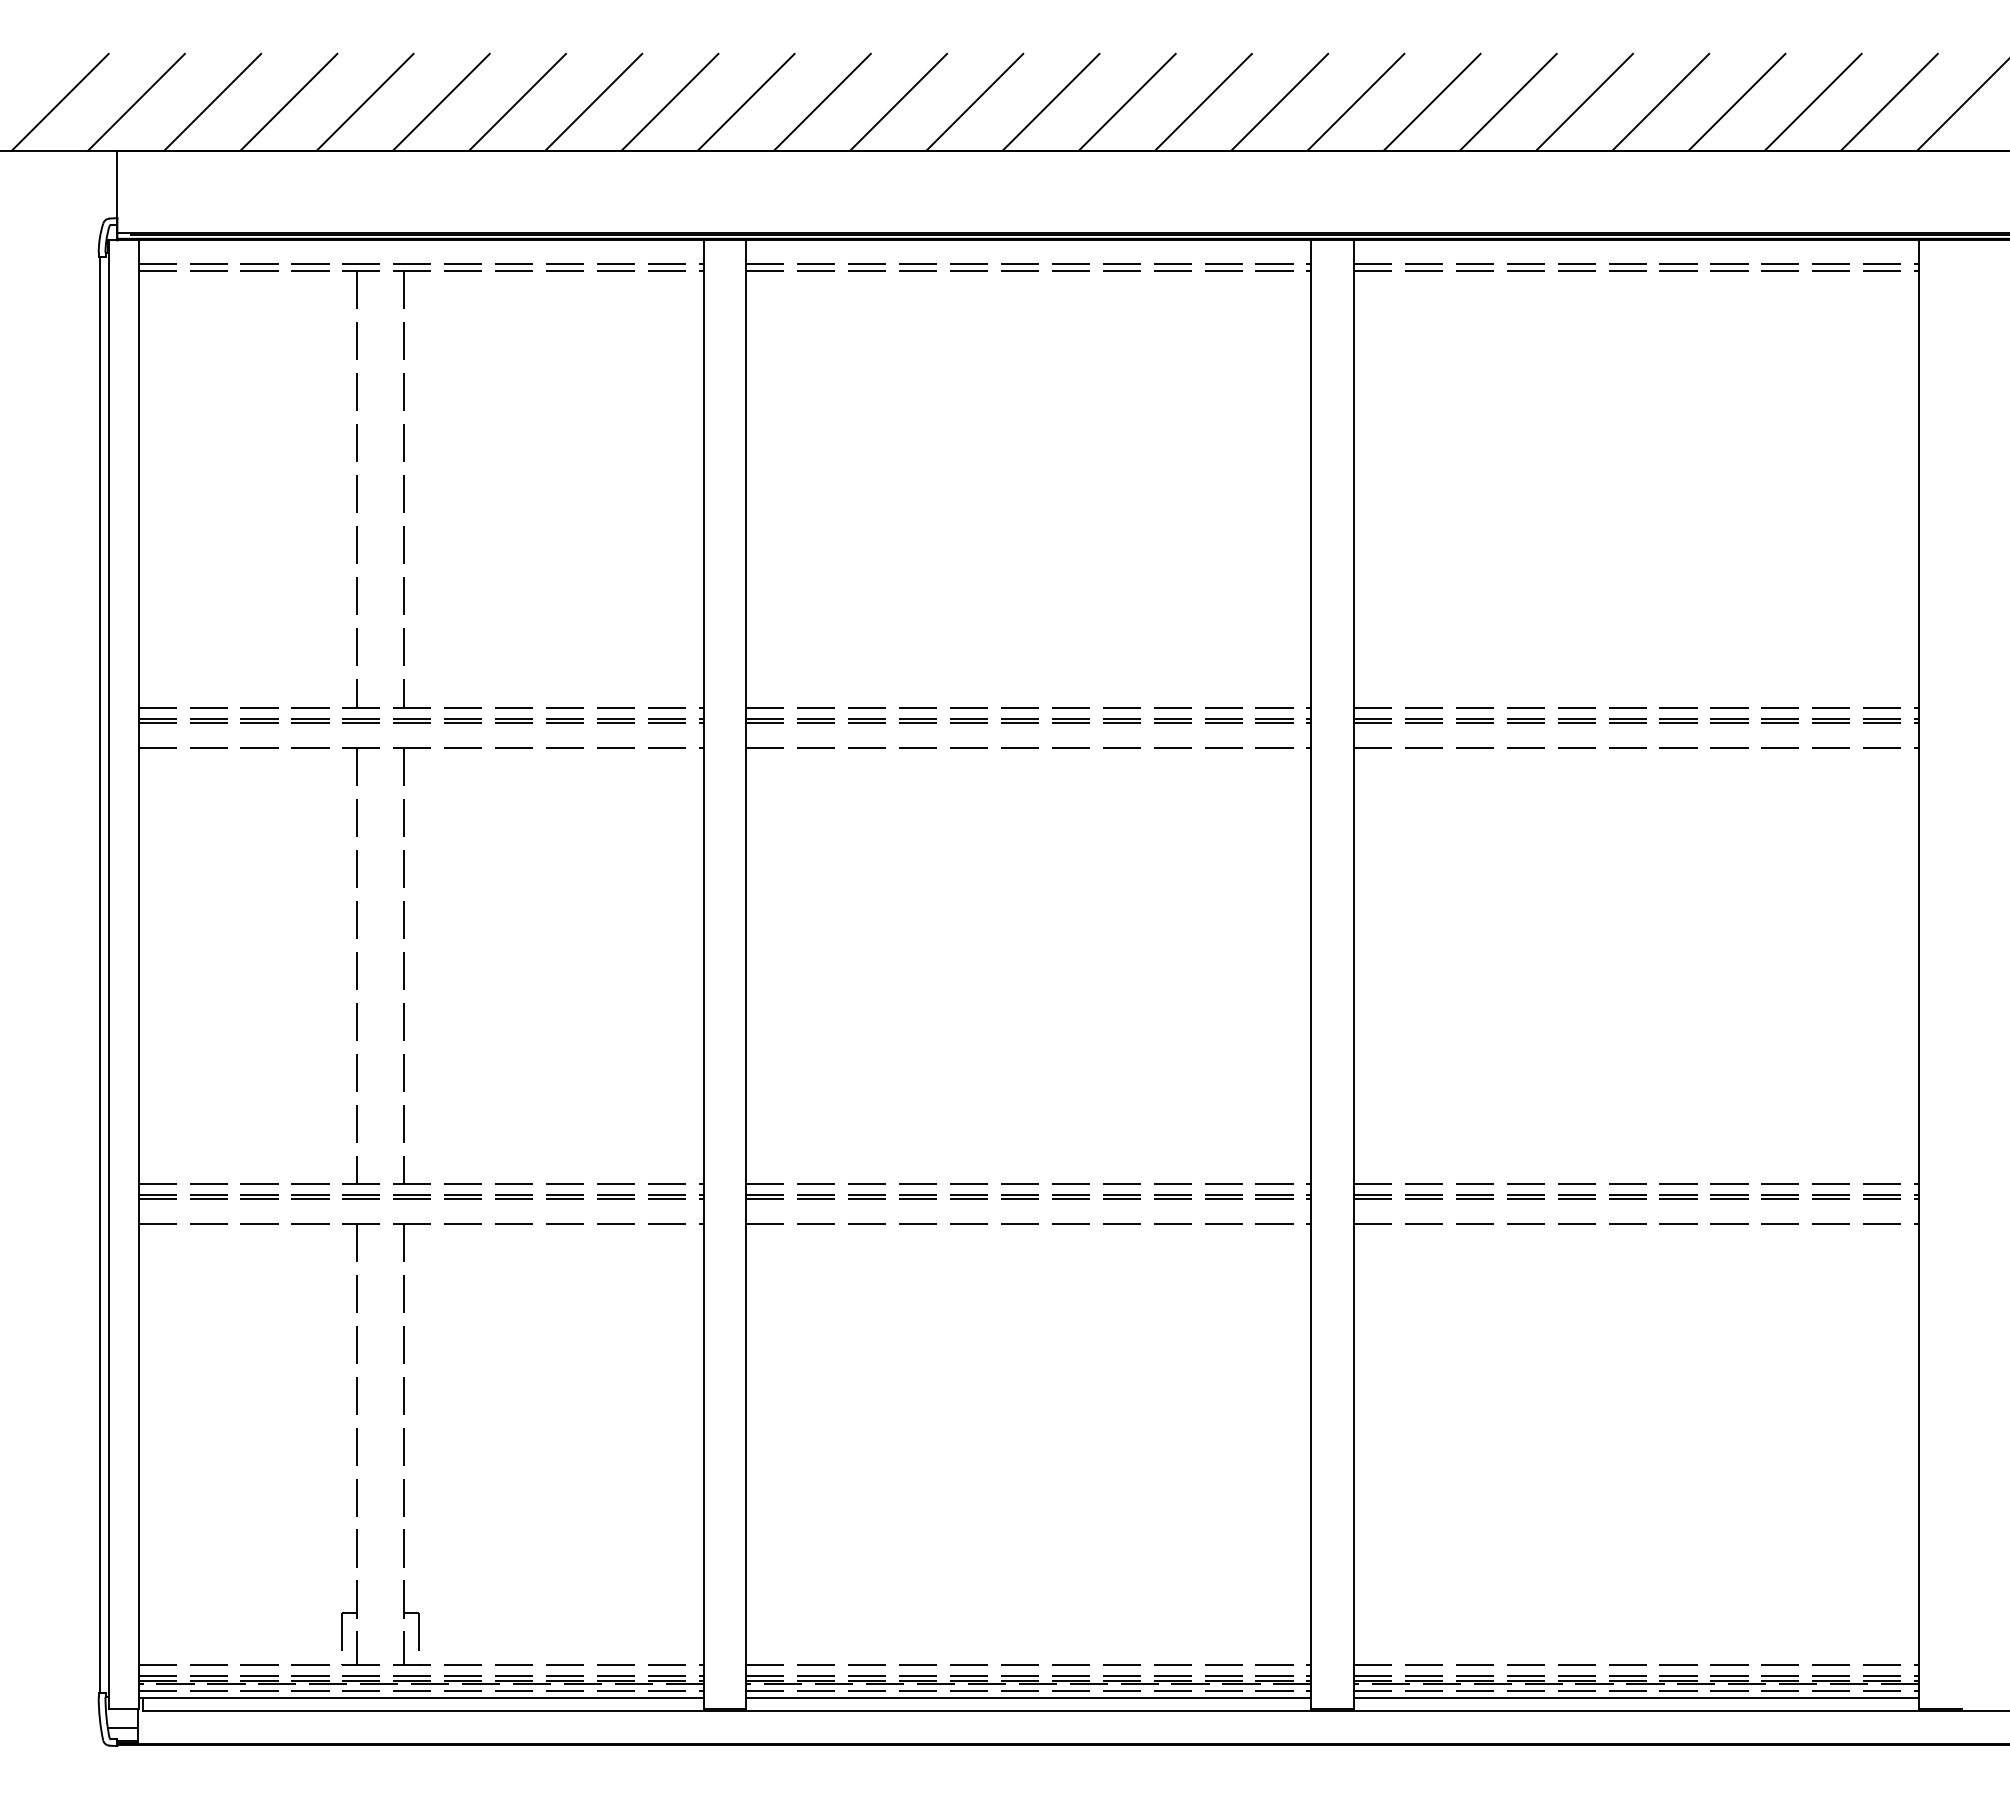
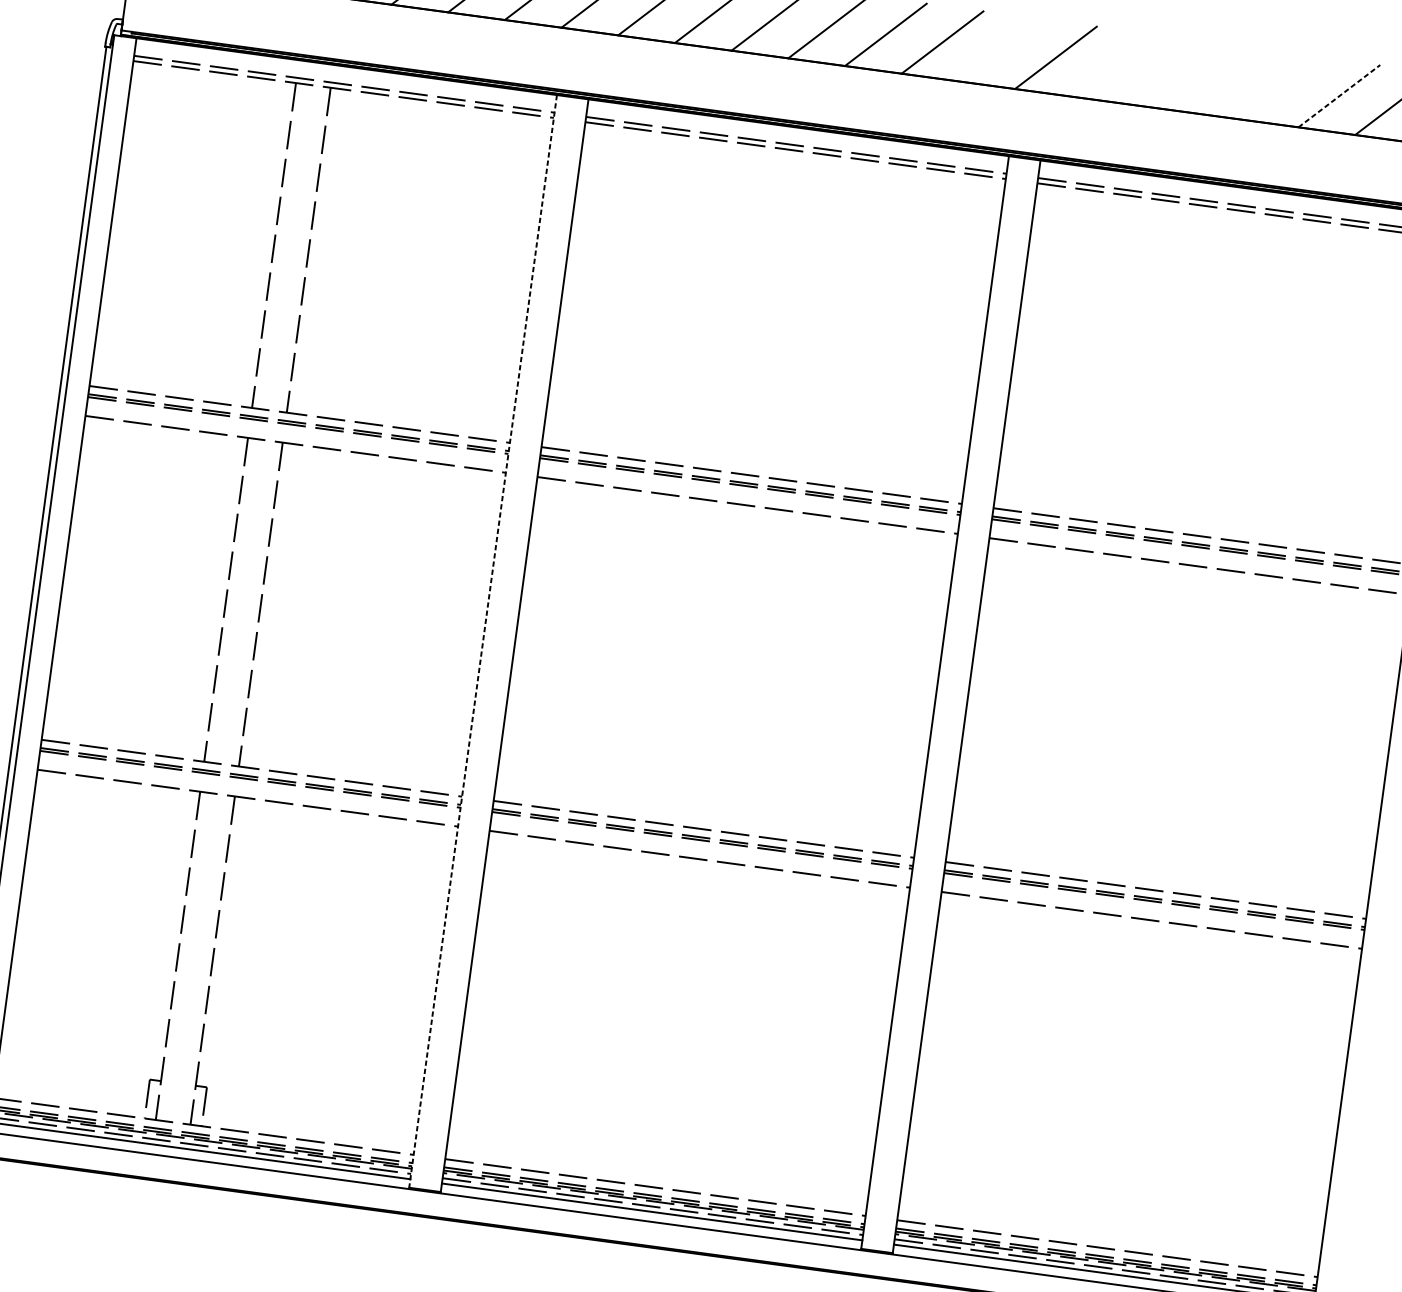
line: (1279, 101) -> (999, 49), removed
line: (1431, 101) -> (1112, 64), removed
line: (1507, 101) -> (1168, 72), removed
line: (1584, 101) -> (1226, 80), removed
line: (1660, 101) -> (1282, 87), removed
line: (1737, 101) -> (1339, 95), solid -> dashed
line: (703, 975) -> (482, 641), solid -> dashed

